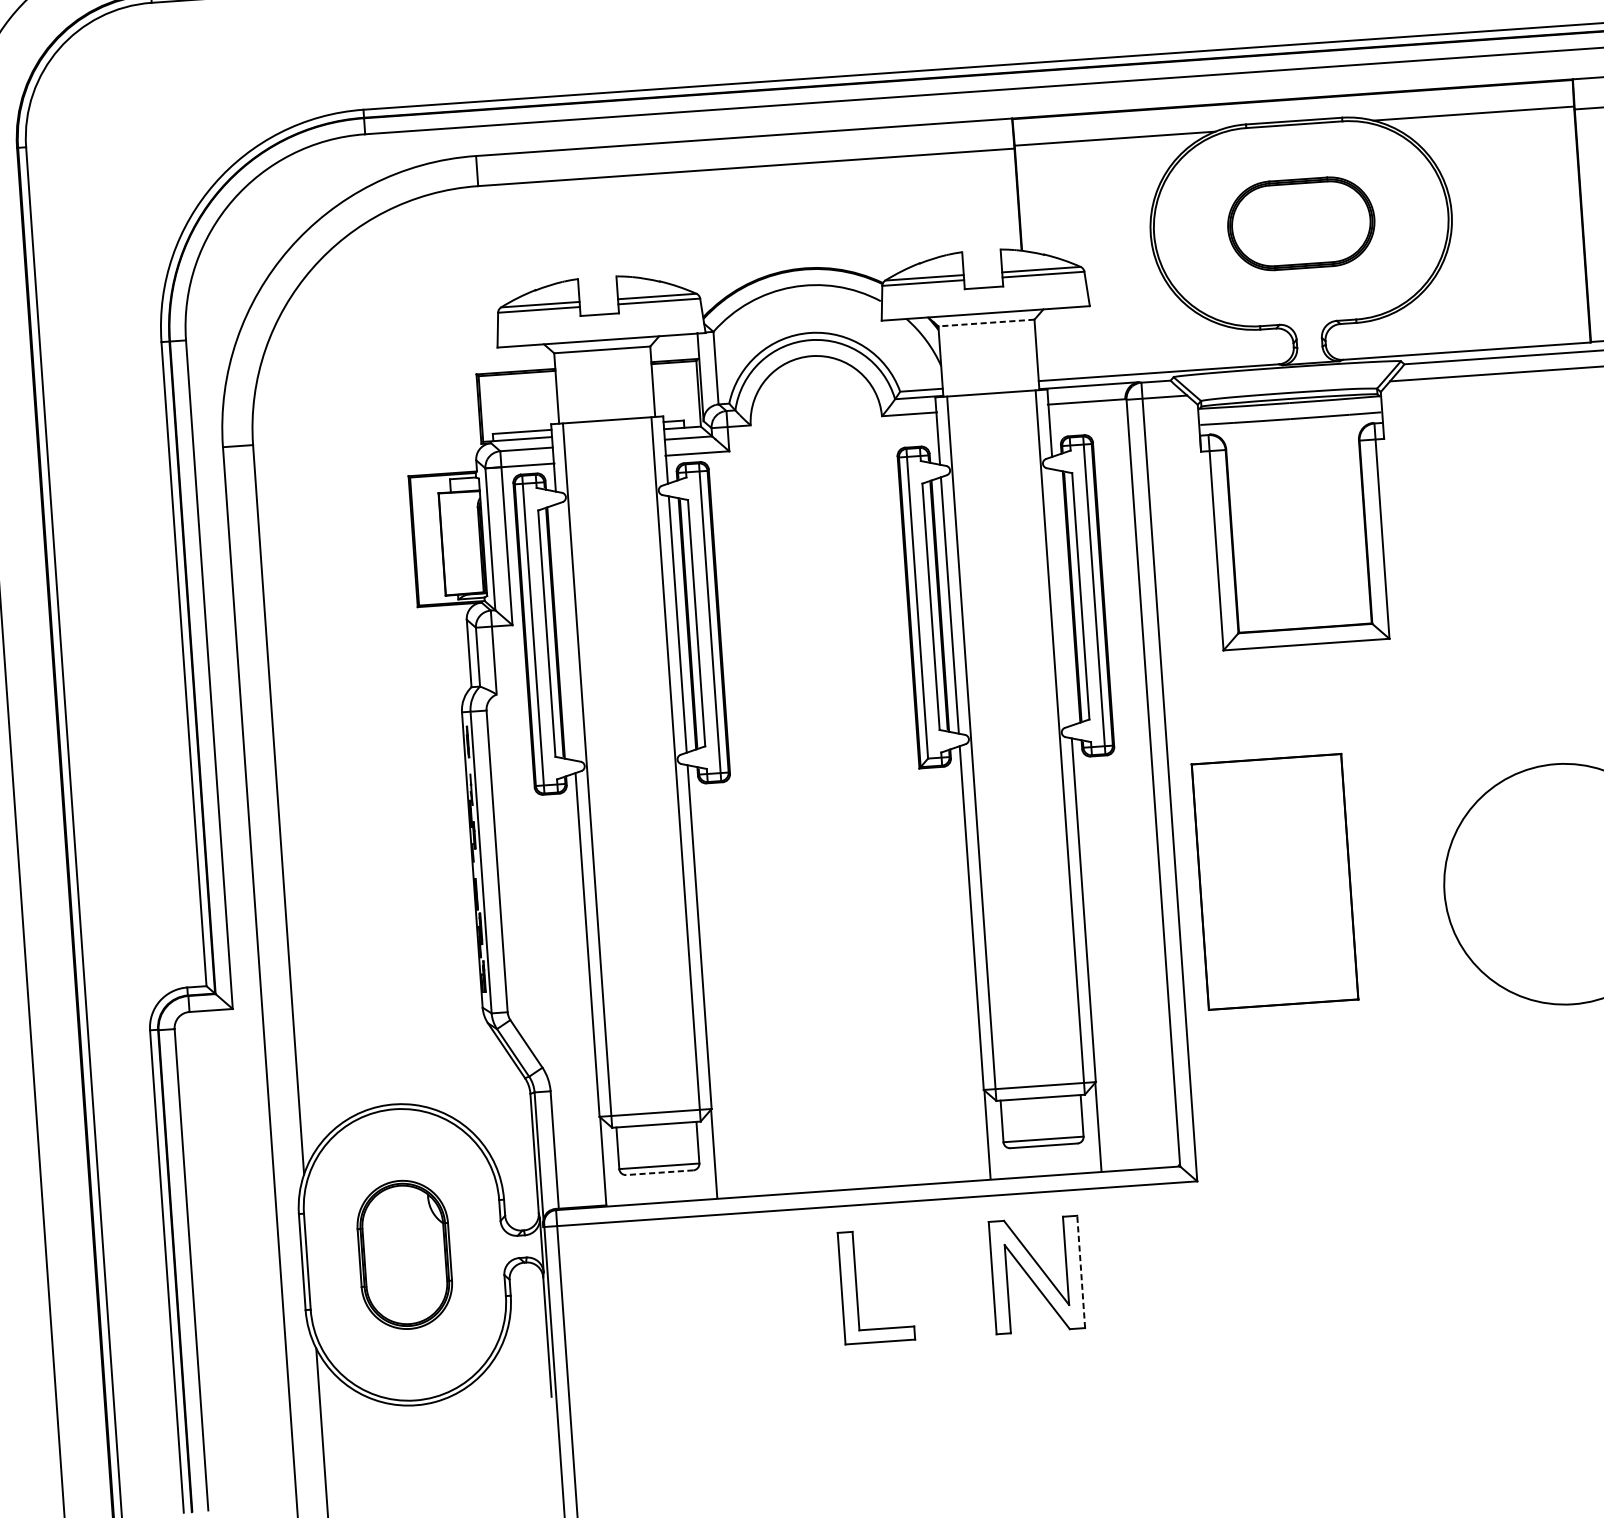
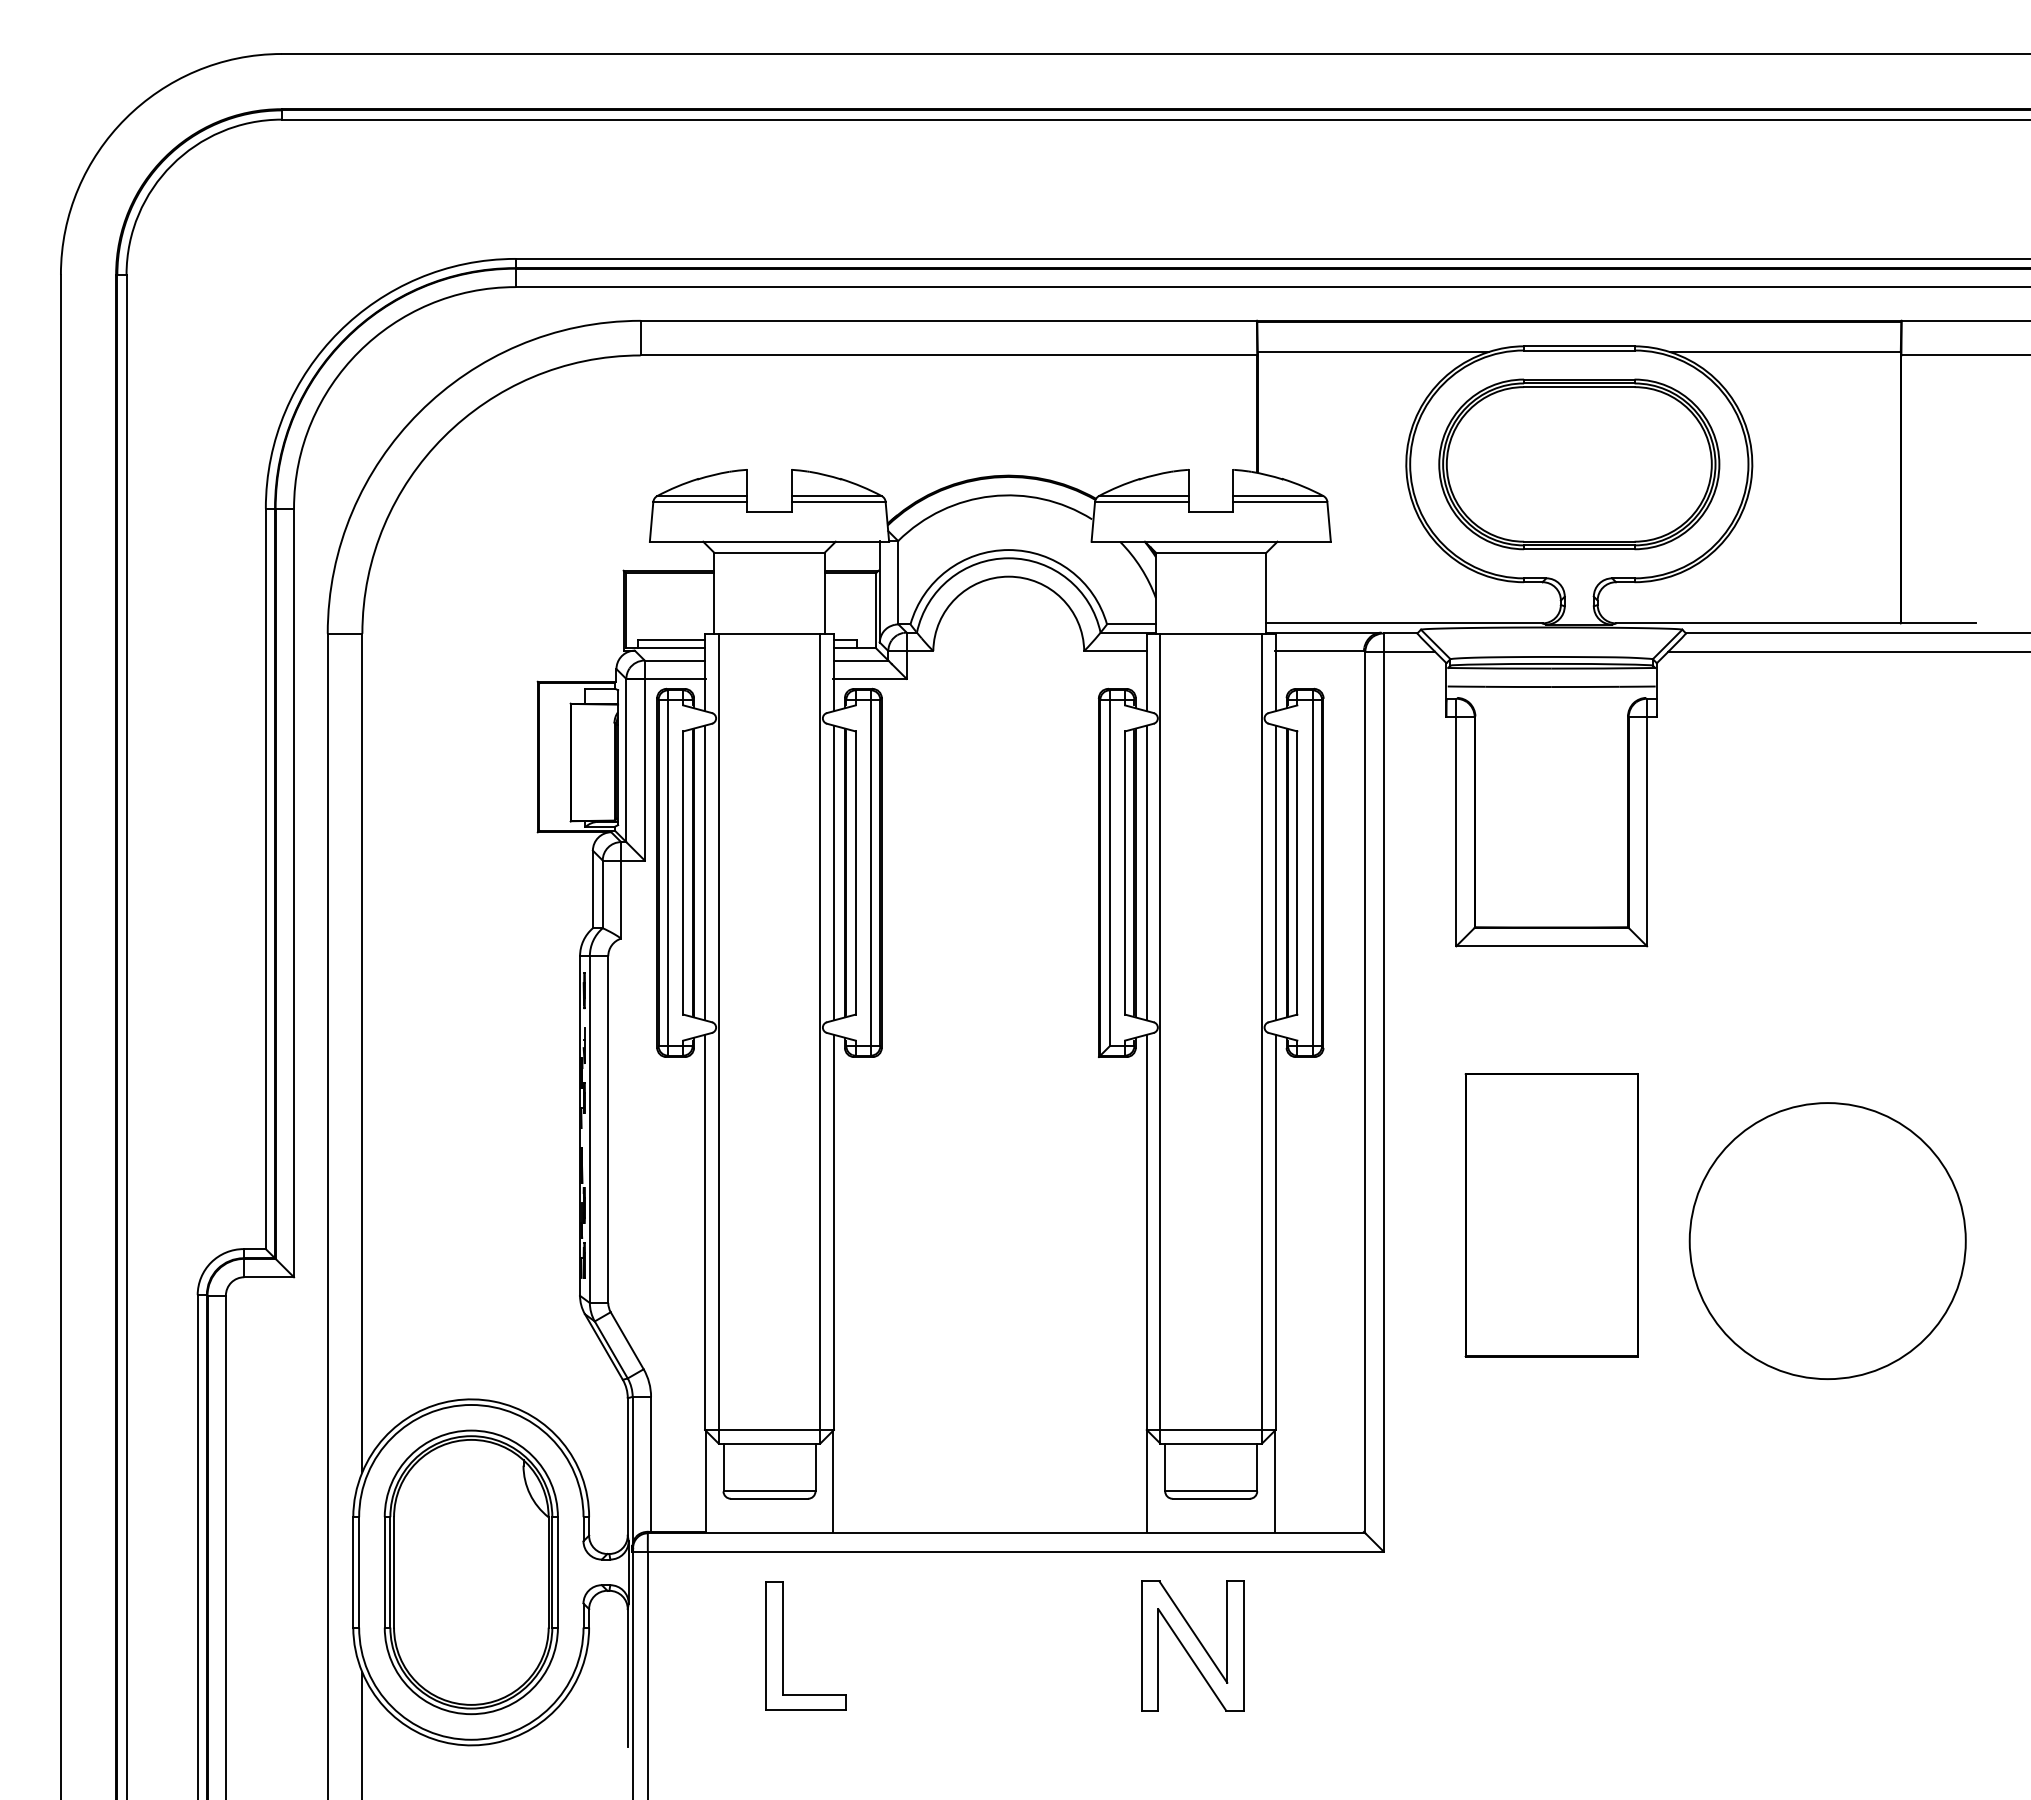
part: (1301, 223) -> (1579, 464), size x1.67
line: (985, 322) -> (1210, 552), dashed -> solid
line: (1061, 597) -> (1275, 872), added
line: (566, 631) -> (705, 872), added
part: (1274, 882) -> (1551, 1215), moved
line: (659, 1172) -> (769, 1498), dashed -> solid
part: (404, 1255) -> (470, 1572), size x1.67
line: (1081, 1272) -> (1243, 1646), dashed -> solid
part: (856, 1287) -> (783, 1645), moved

